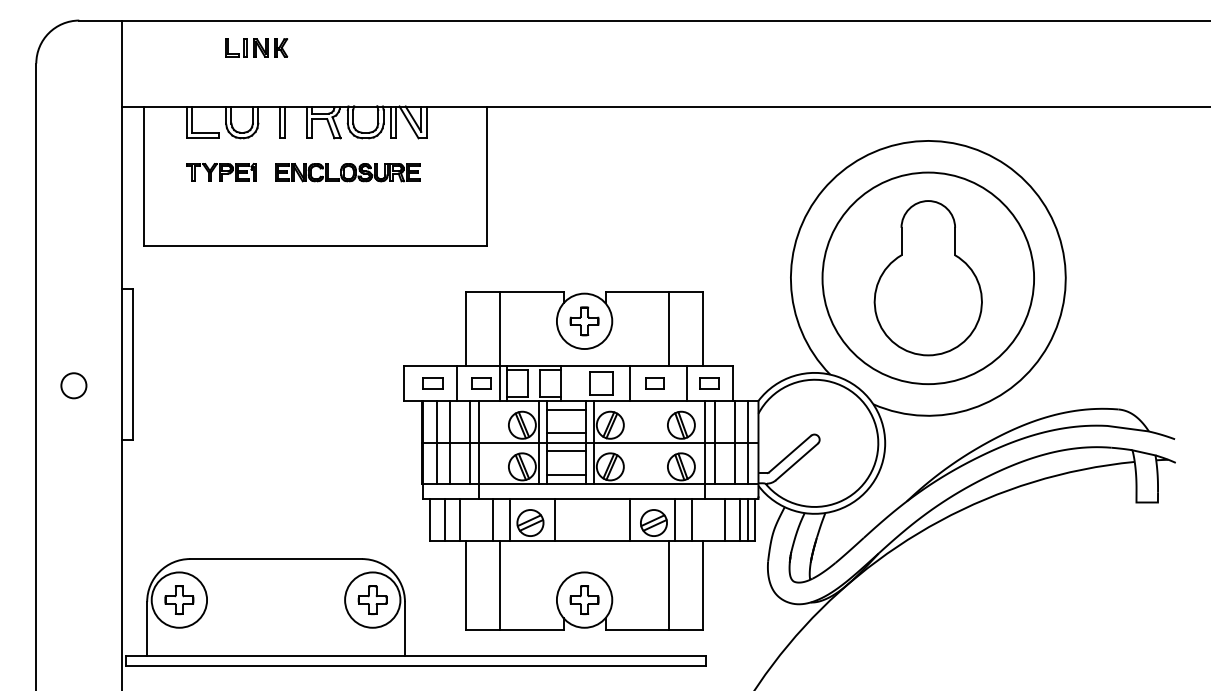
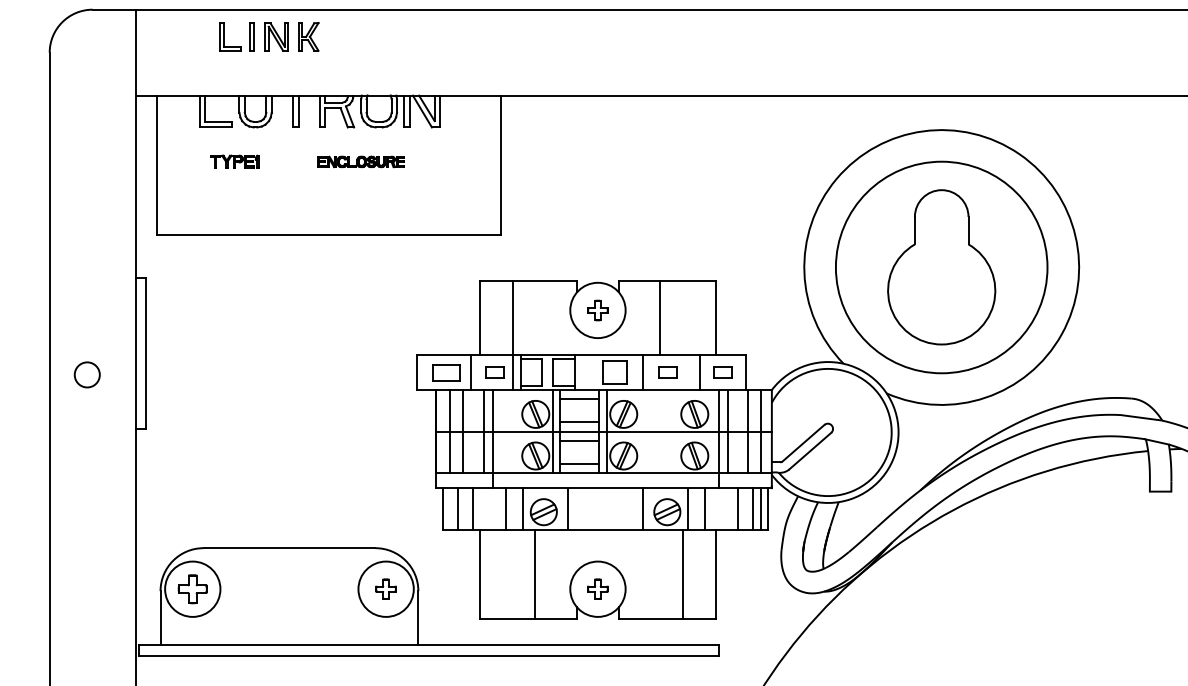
part: (256, 47) -> (269, 36), size x1.6
part: (221, 172) -> (234, 161), size x0.7
part: (347, 172) -> (360, 161), size x0.6
part: (584, 321) -> (597, 310), size x0.7
line: (669, 328) -> (659, 317), moved
part: (432, 383) -> (445, 372), size x1.4
line: (500, 584) -> (535, 573), moved
part: (372, 599) -> (385, 588), size x0.7
part: (584, 599) -> (597, 588), size x0.7

